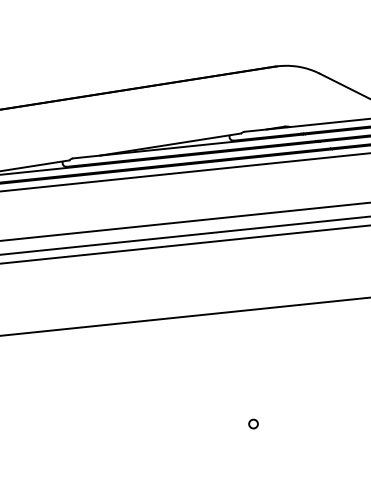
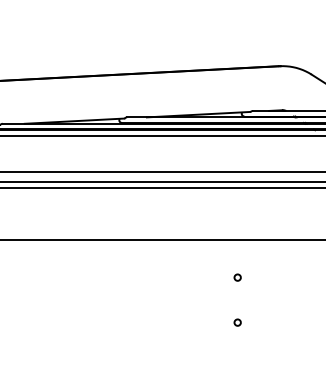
circle: (246, 362) -> (237, 277), added

